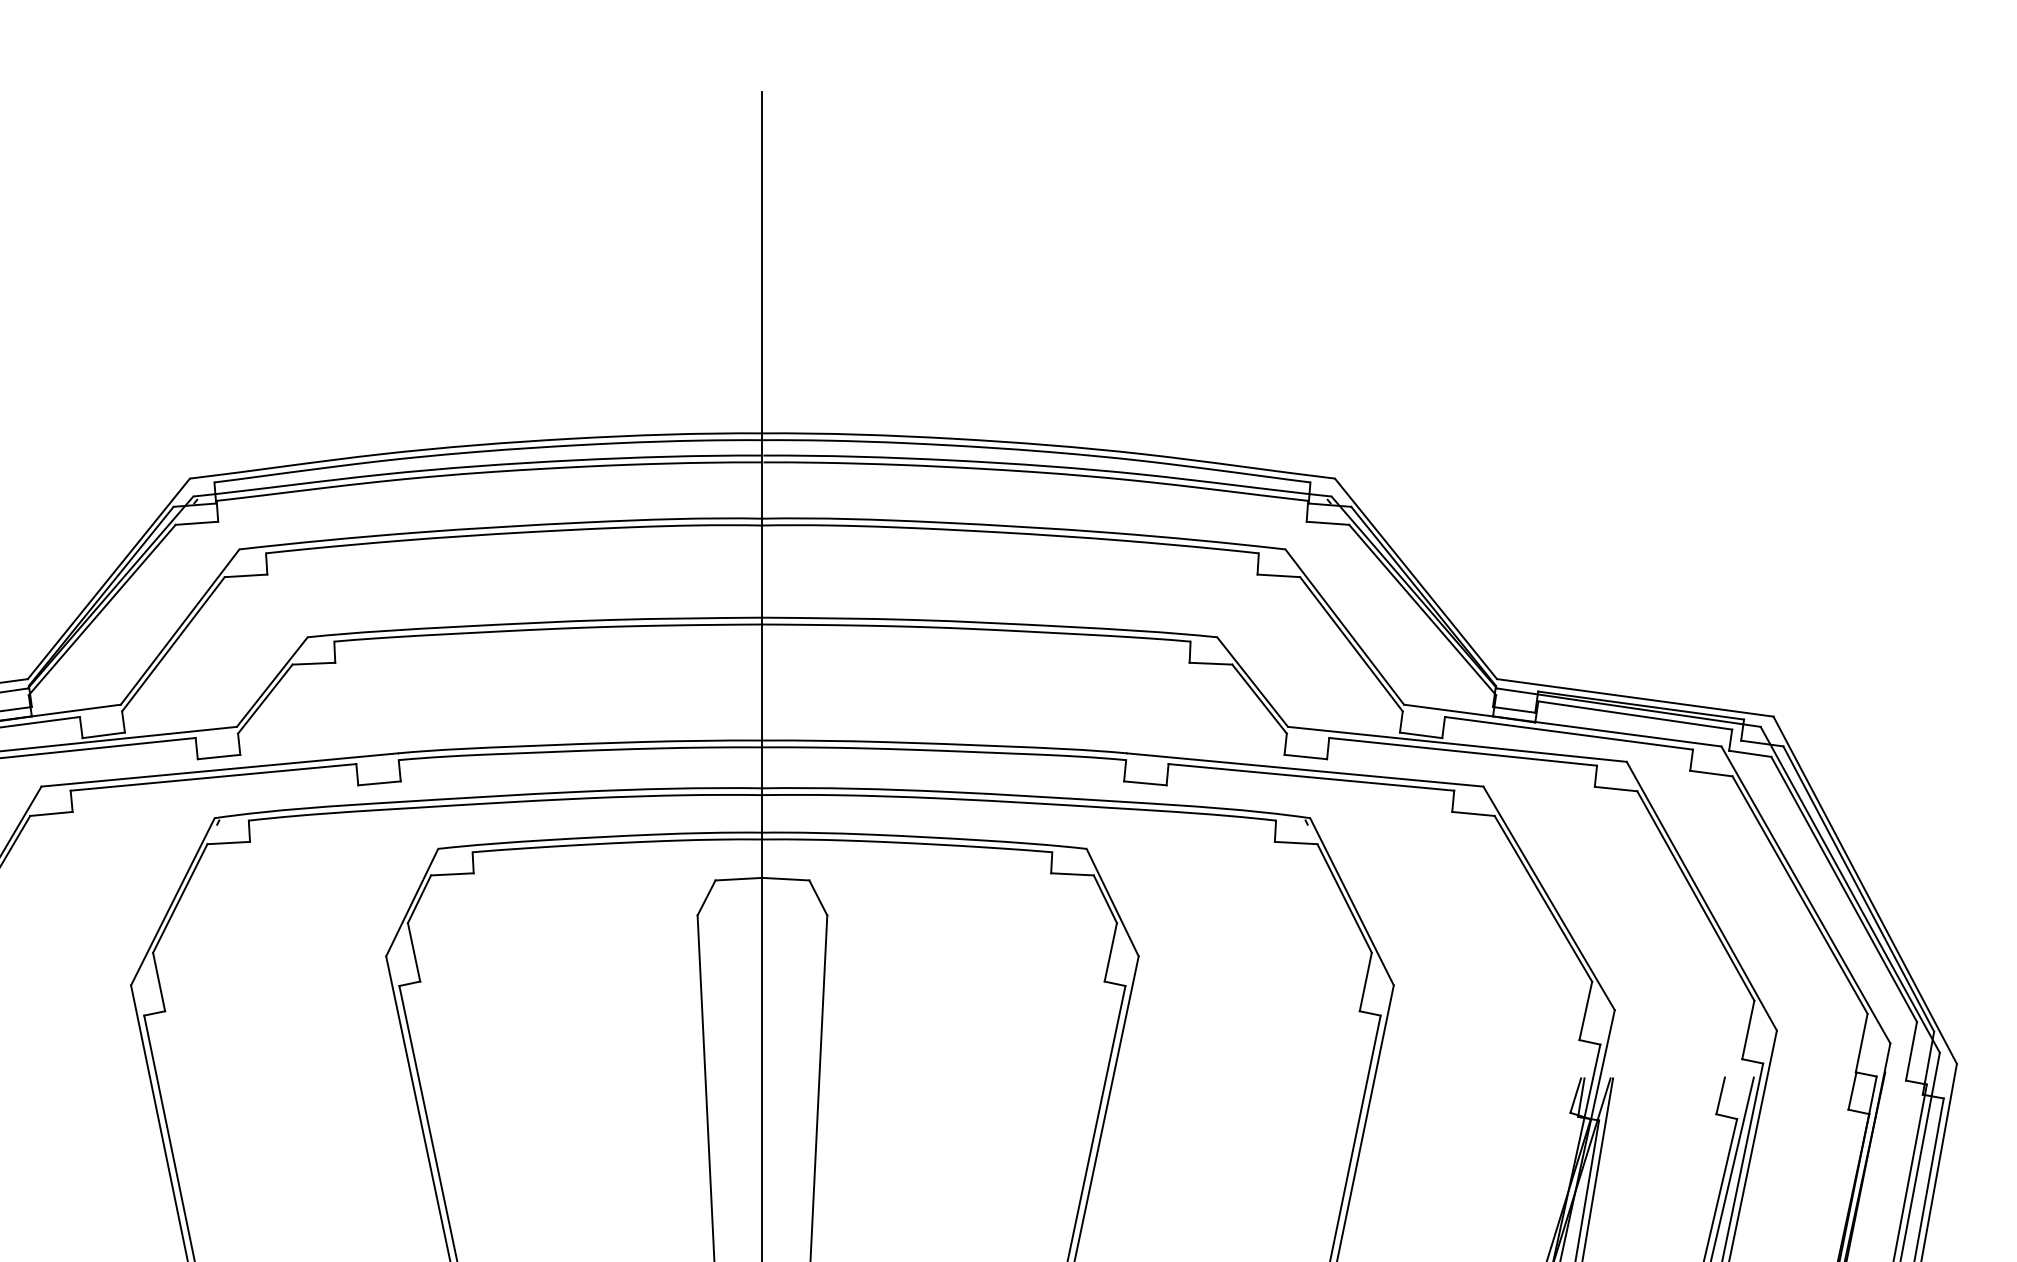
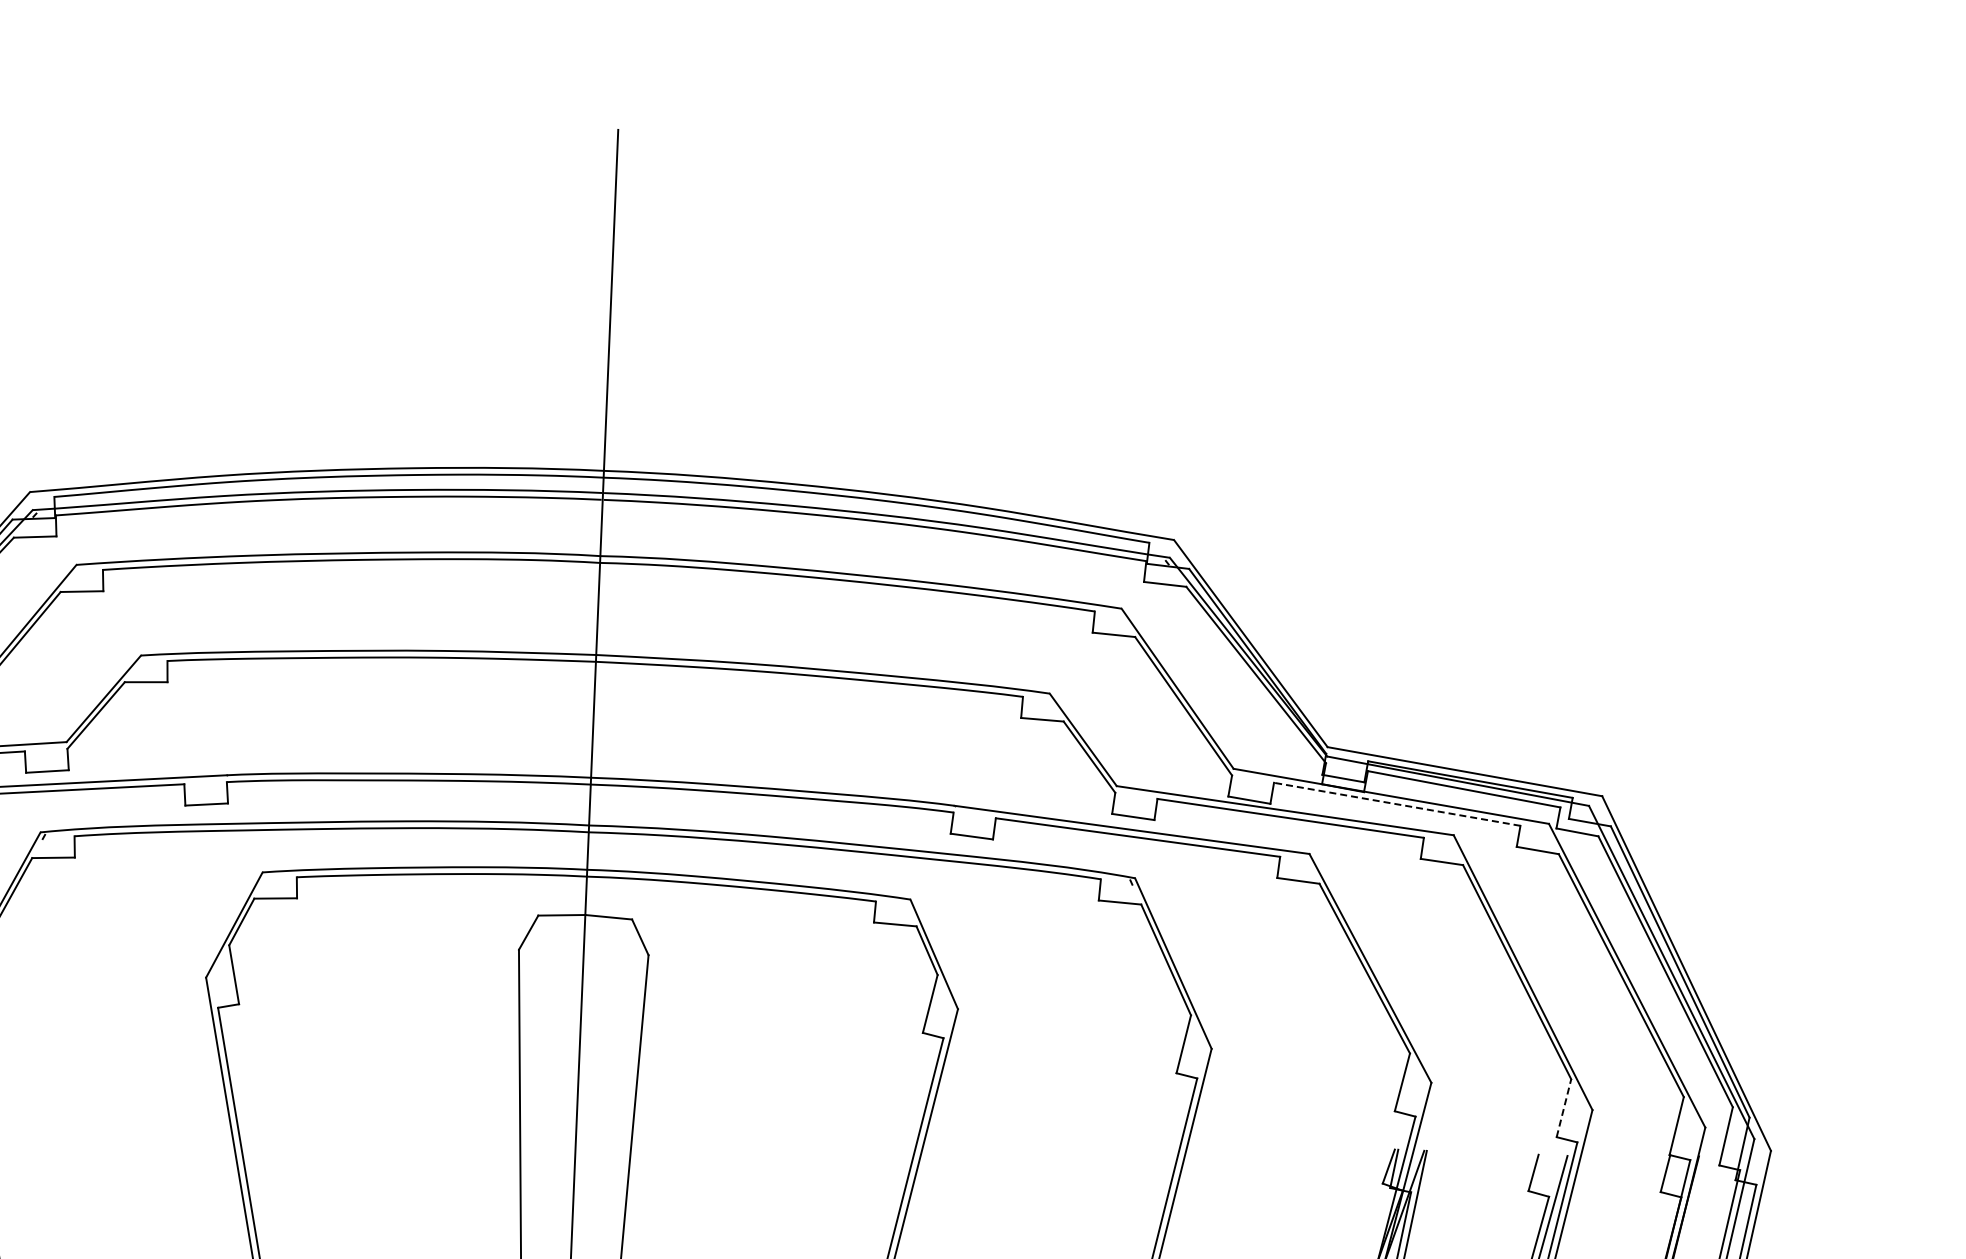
line: (1568, 733) -> (1396, 804), solid -> dashed
line: (1748, 1029) -> (1564, 1107), solid -> dashed

